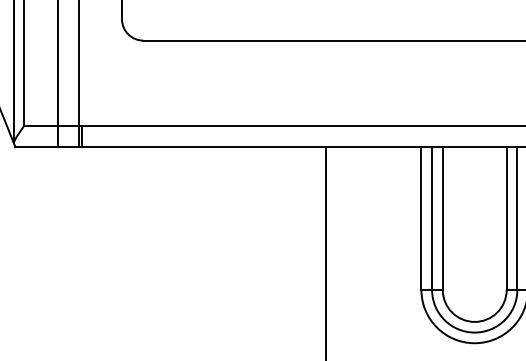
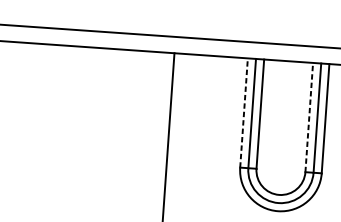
line: (421, 218) -> (244, 112), solid -> dashed
line: (506, 218) -> (309, 117), solid -> dashed

